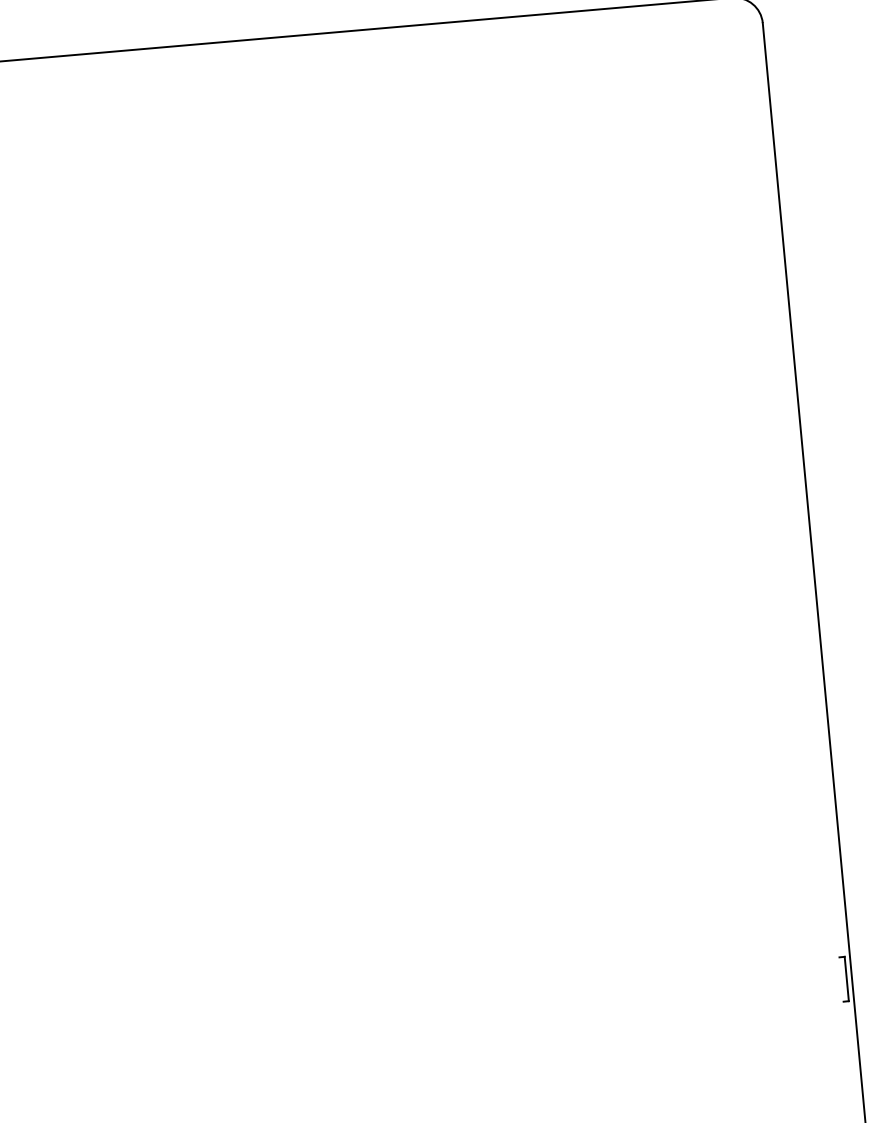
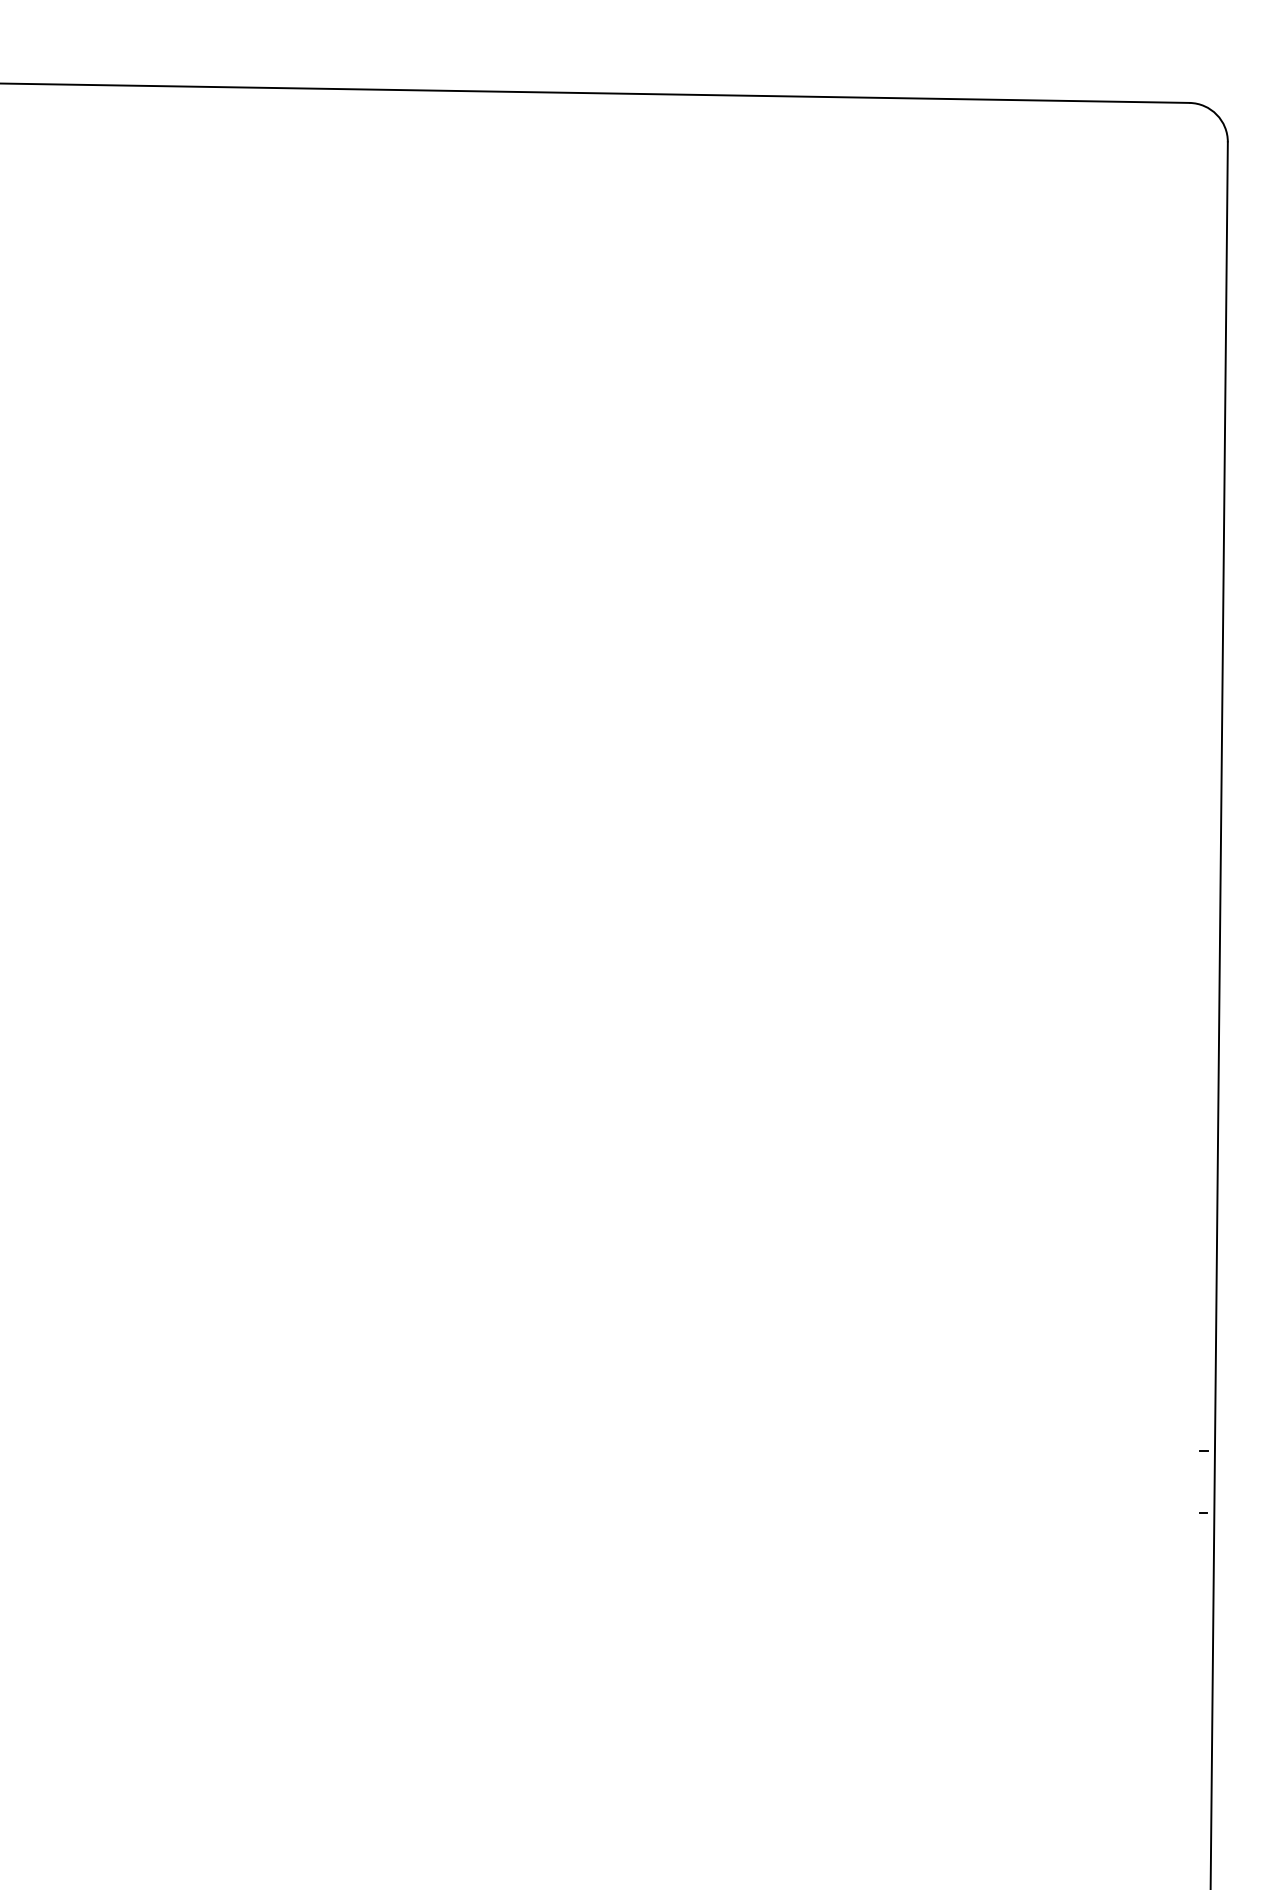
line: (846, 978) -> (1206, 1481), removed

